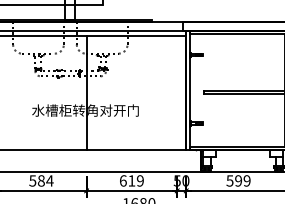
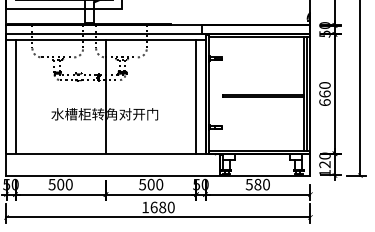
line: (177, 92) -> (196, 96), added
text: (46, 180) -> (65, 184), 584 -> 500
text: (132, 180) -> (151, 184), 619 -> 500
text: (242, 180) -> (261, 184), 599 -> 580

